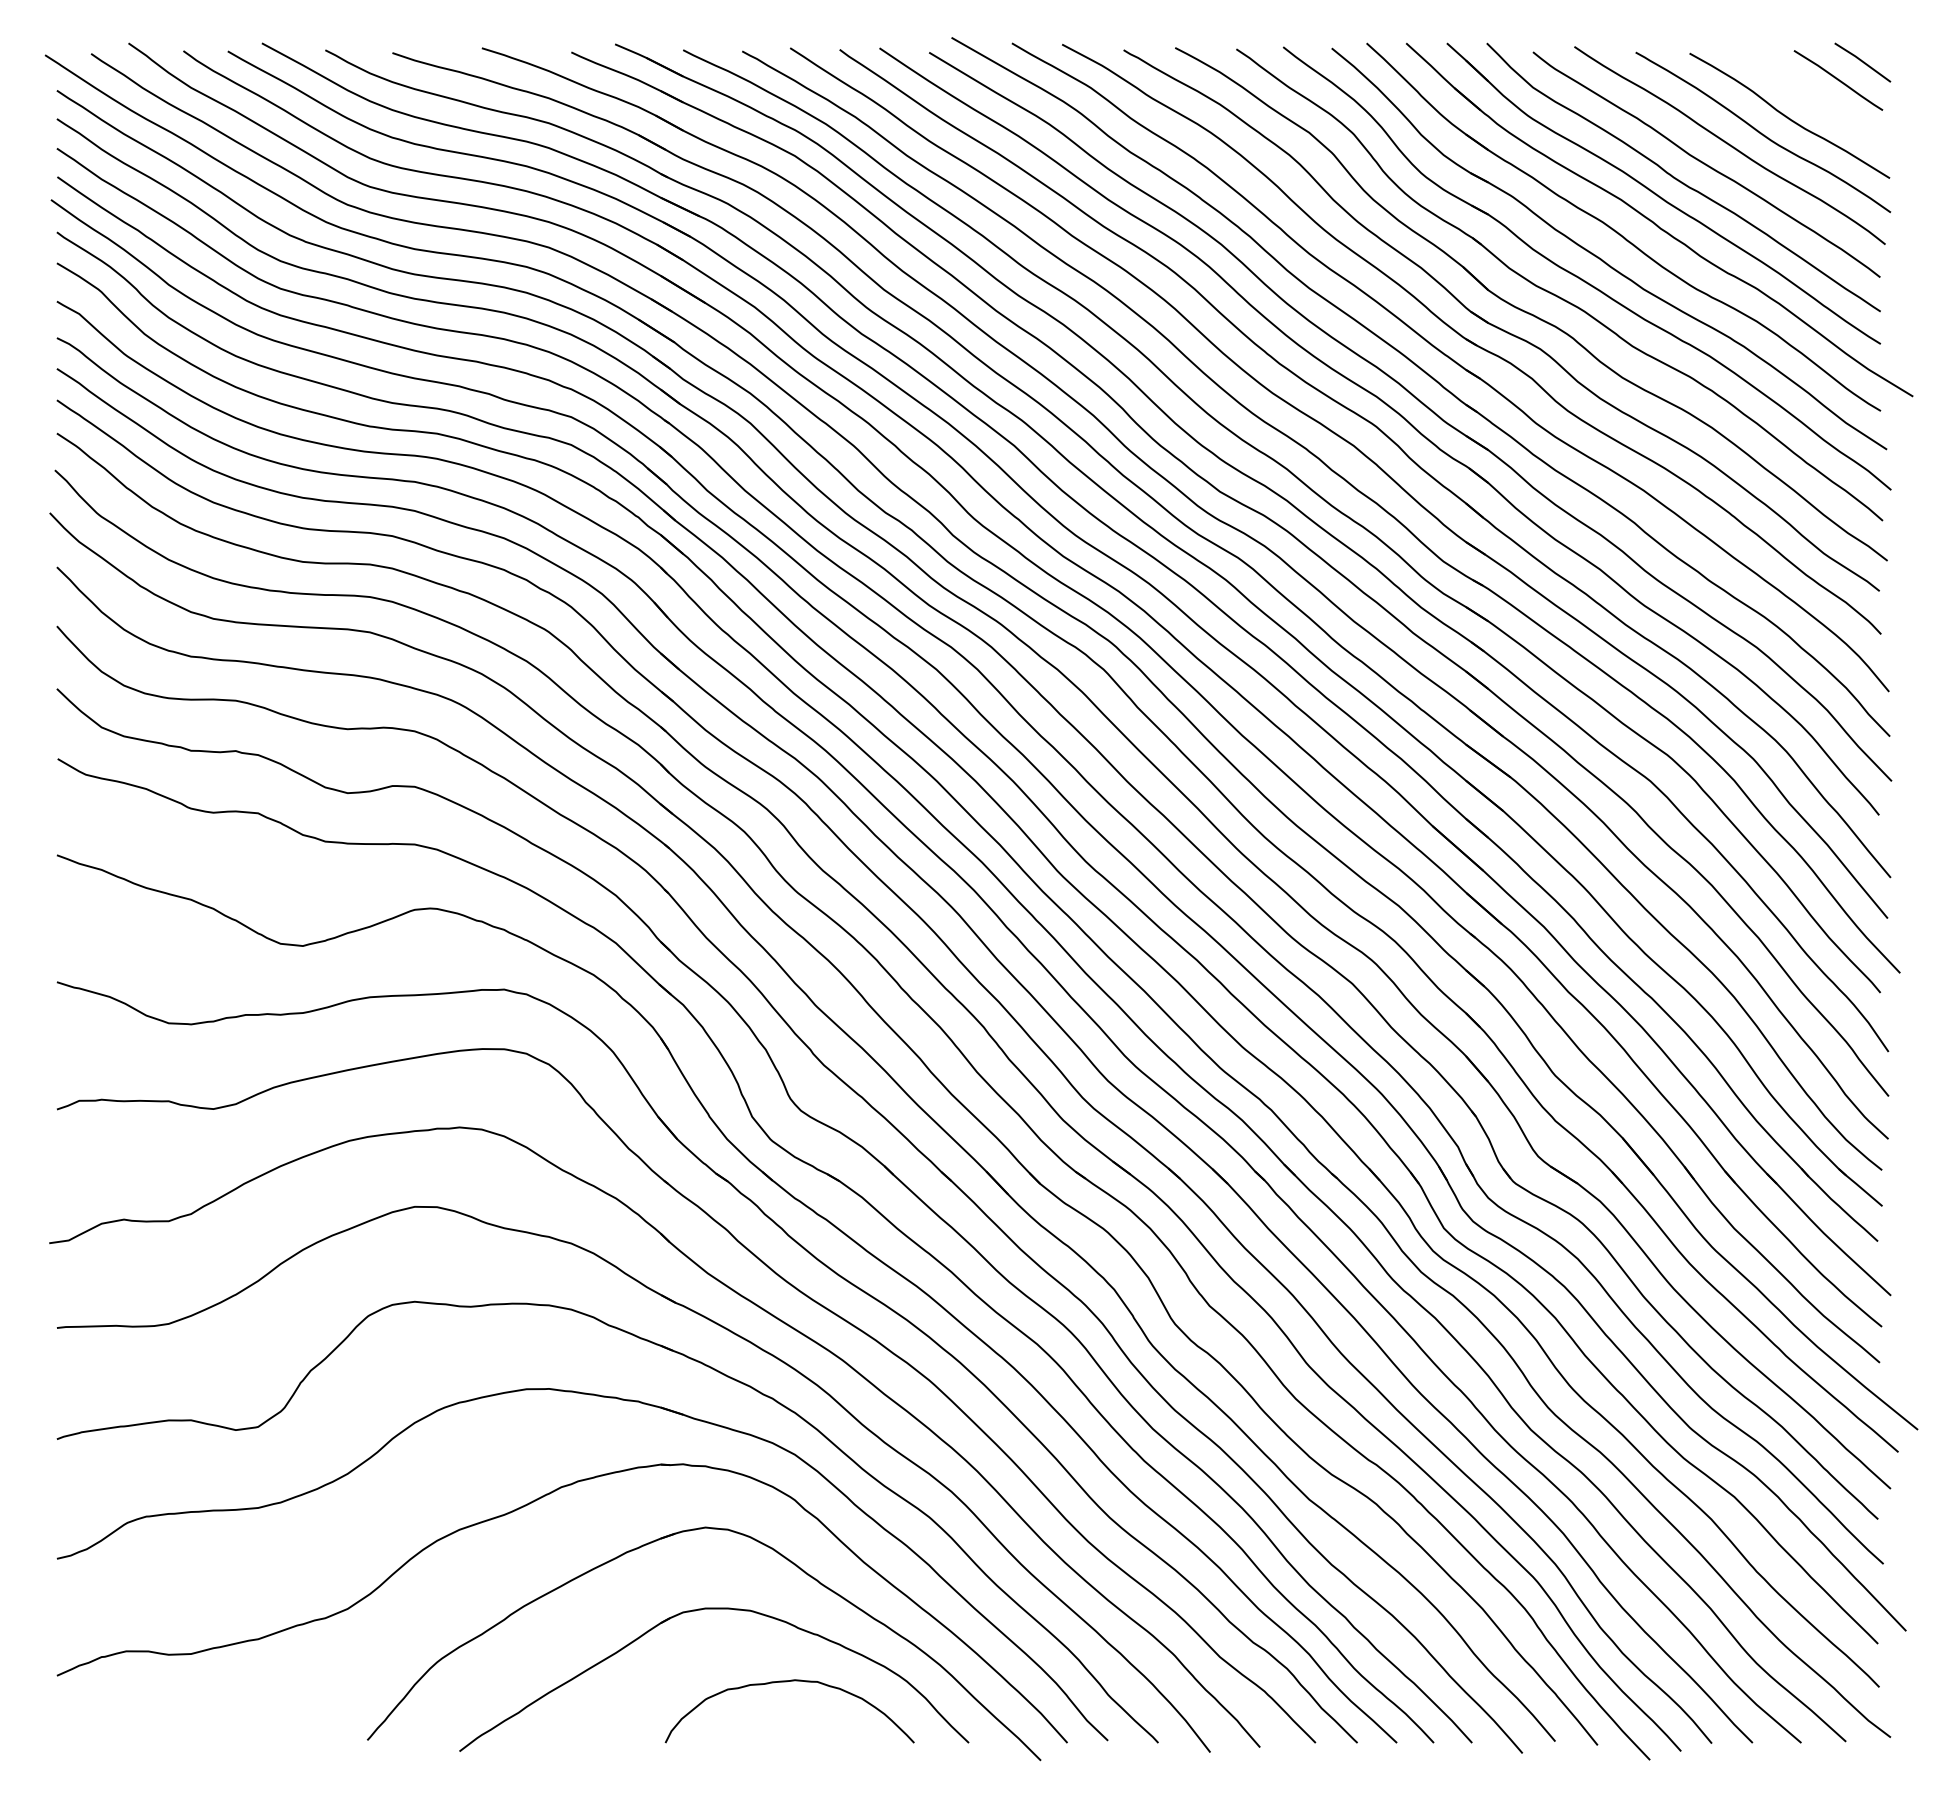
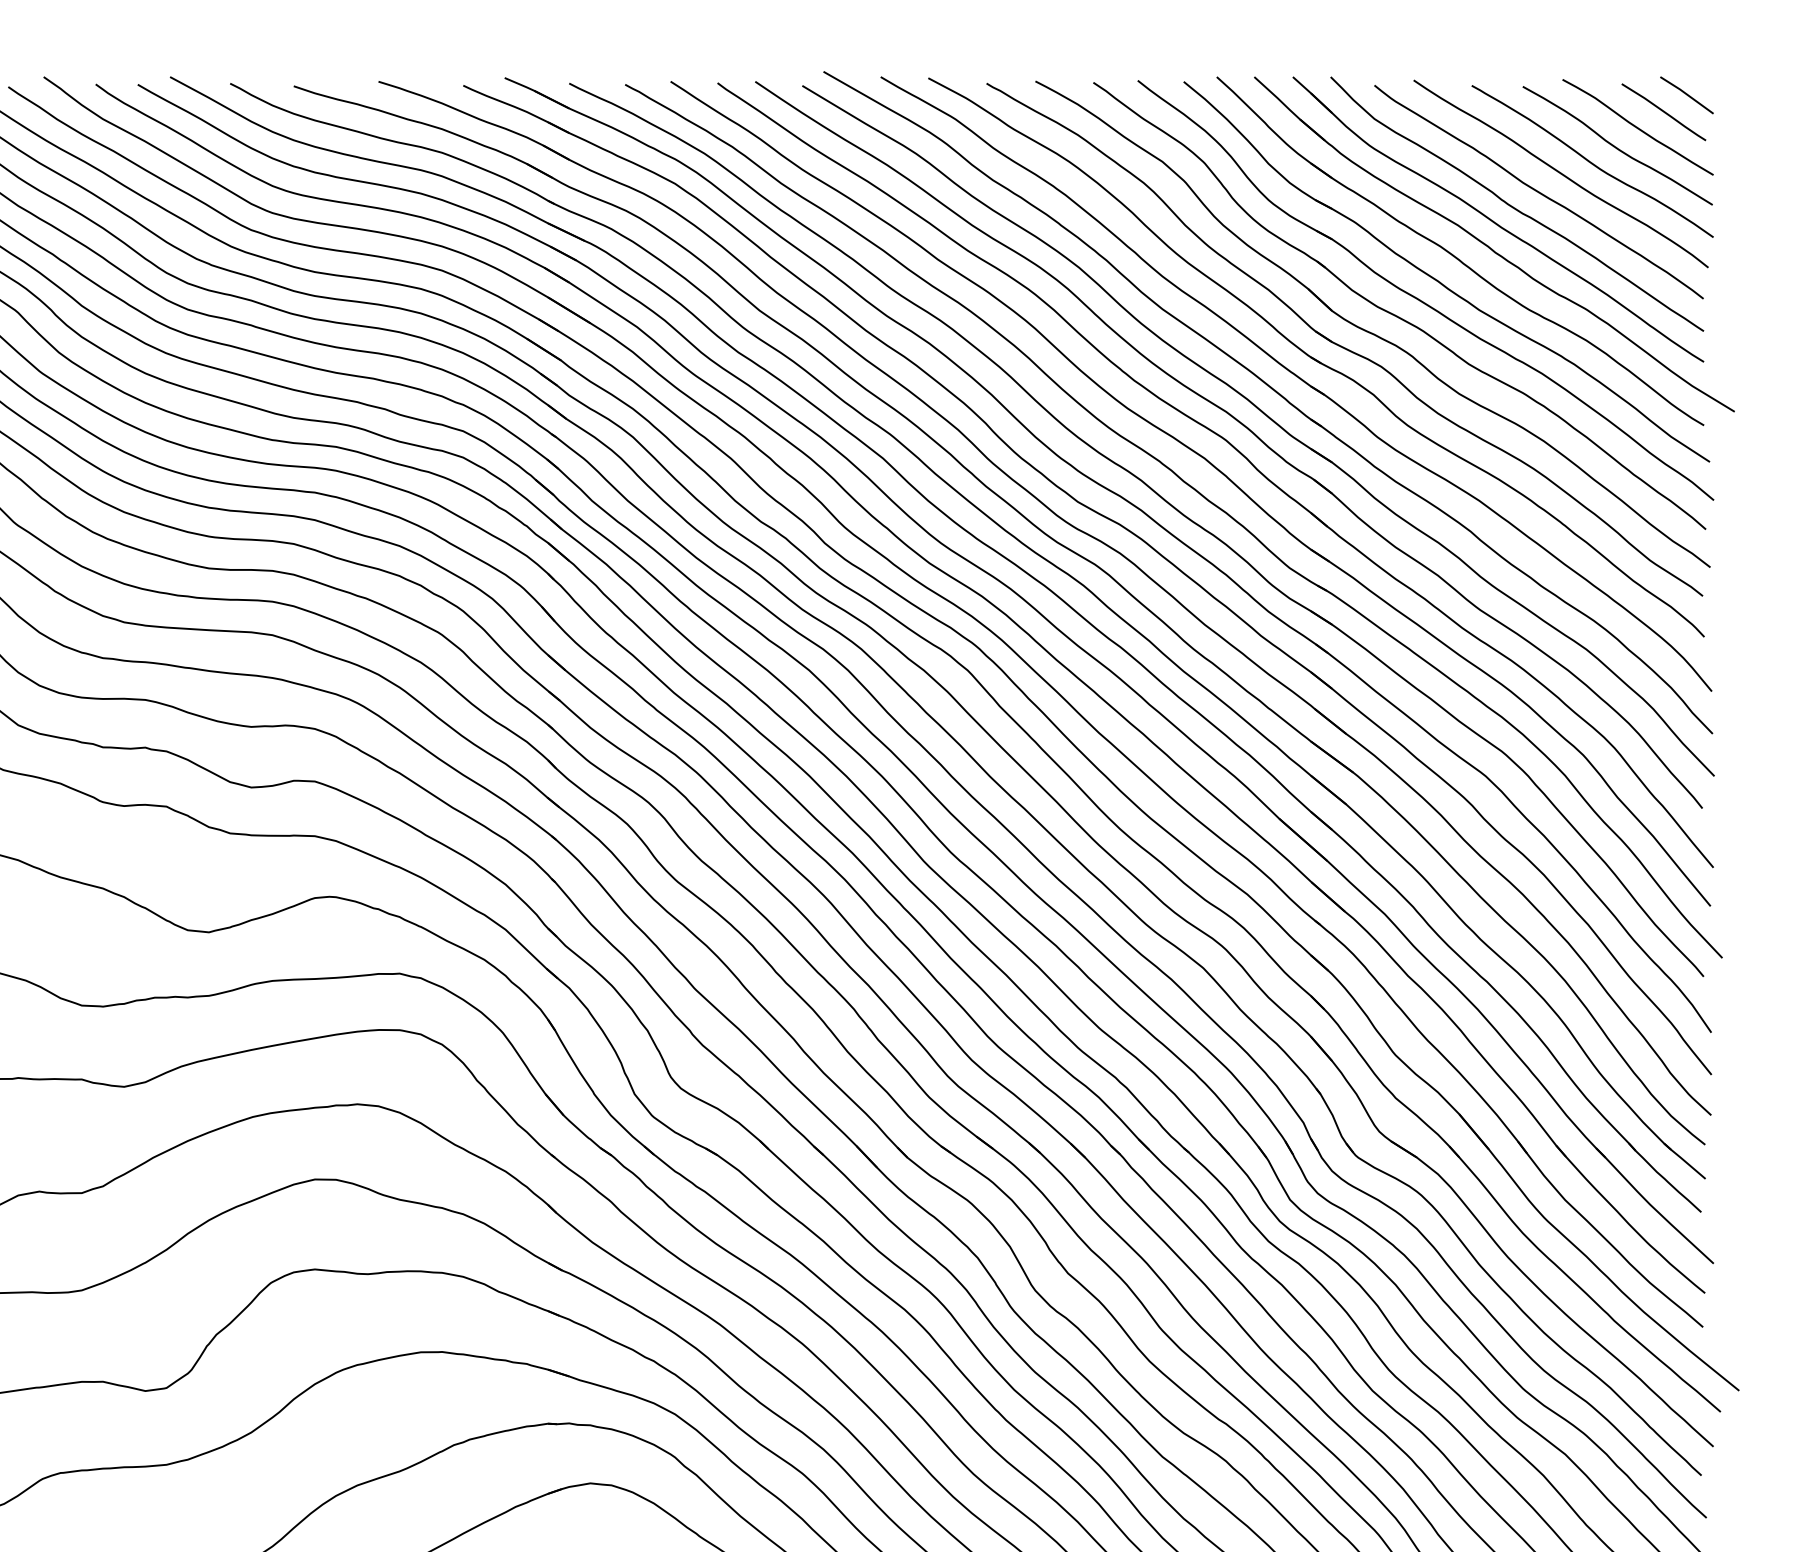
curve: (1811, 96) -> (1638, 127), added

